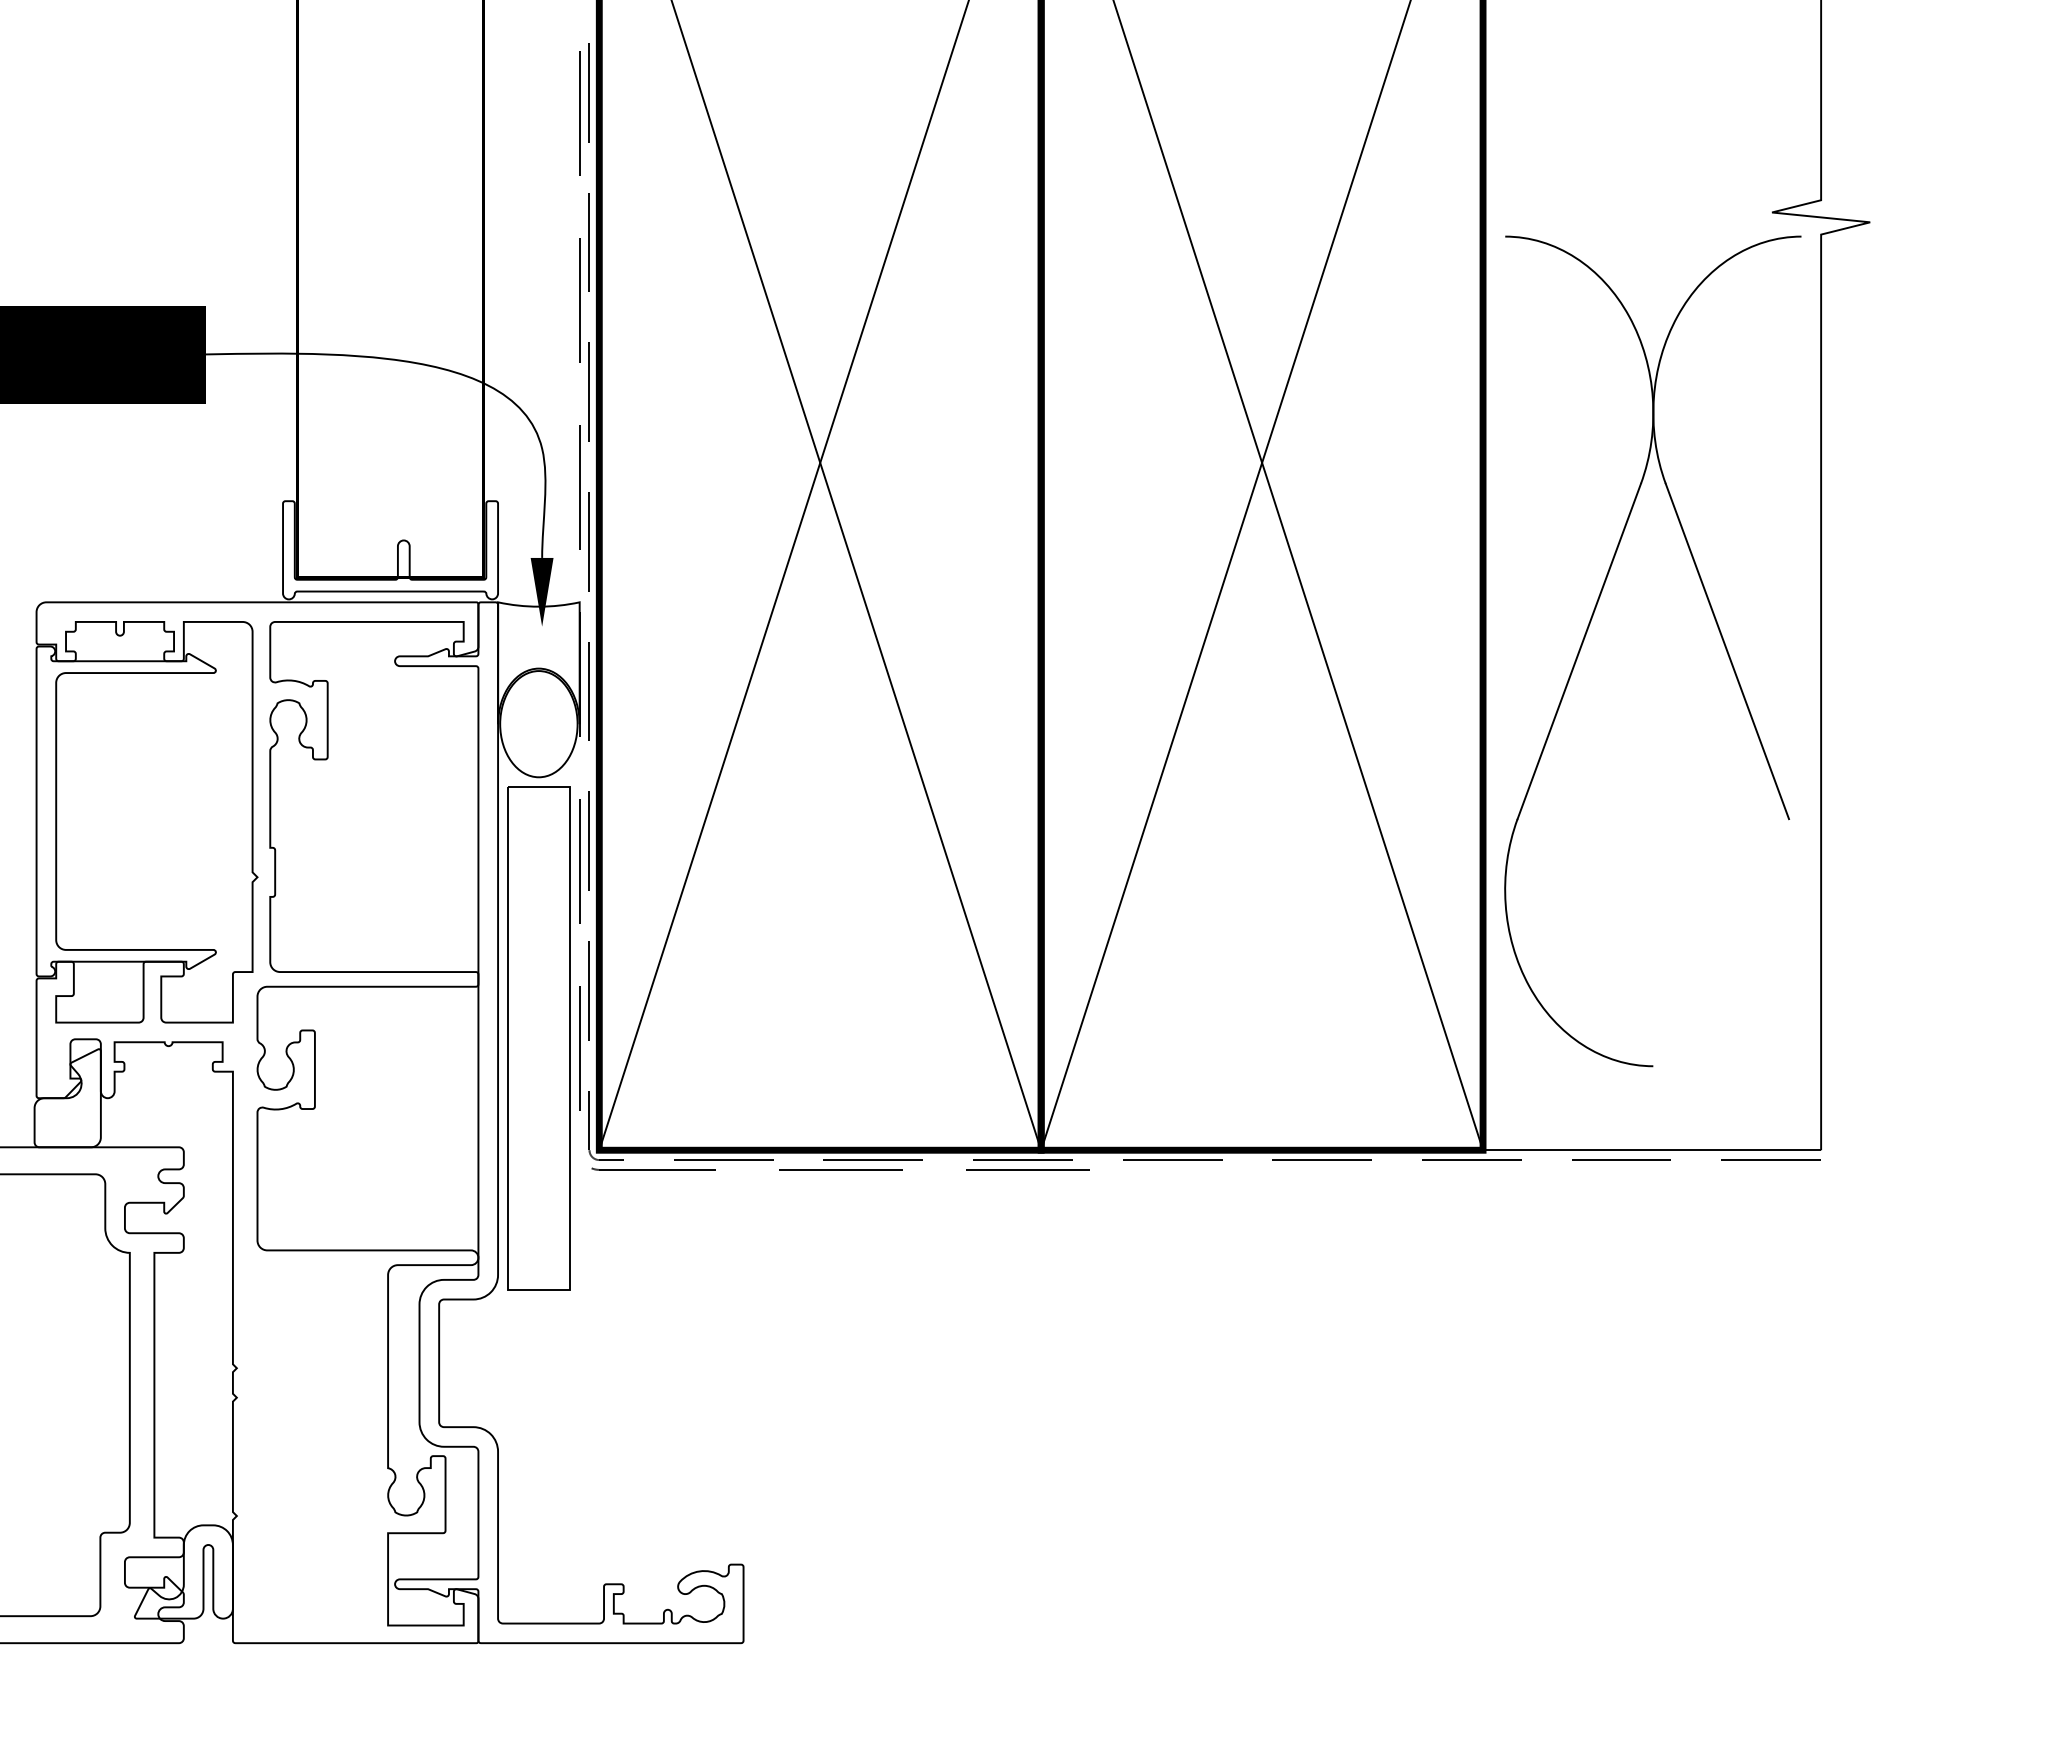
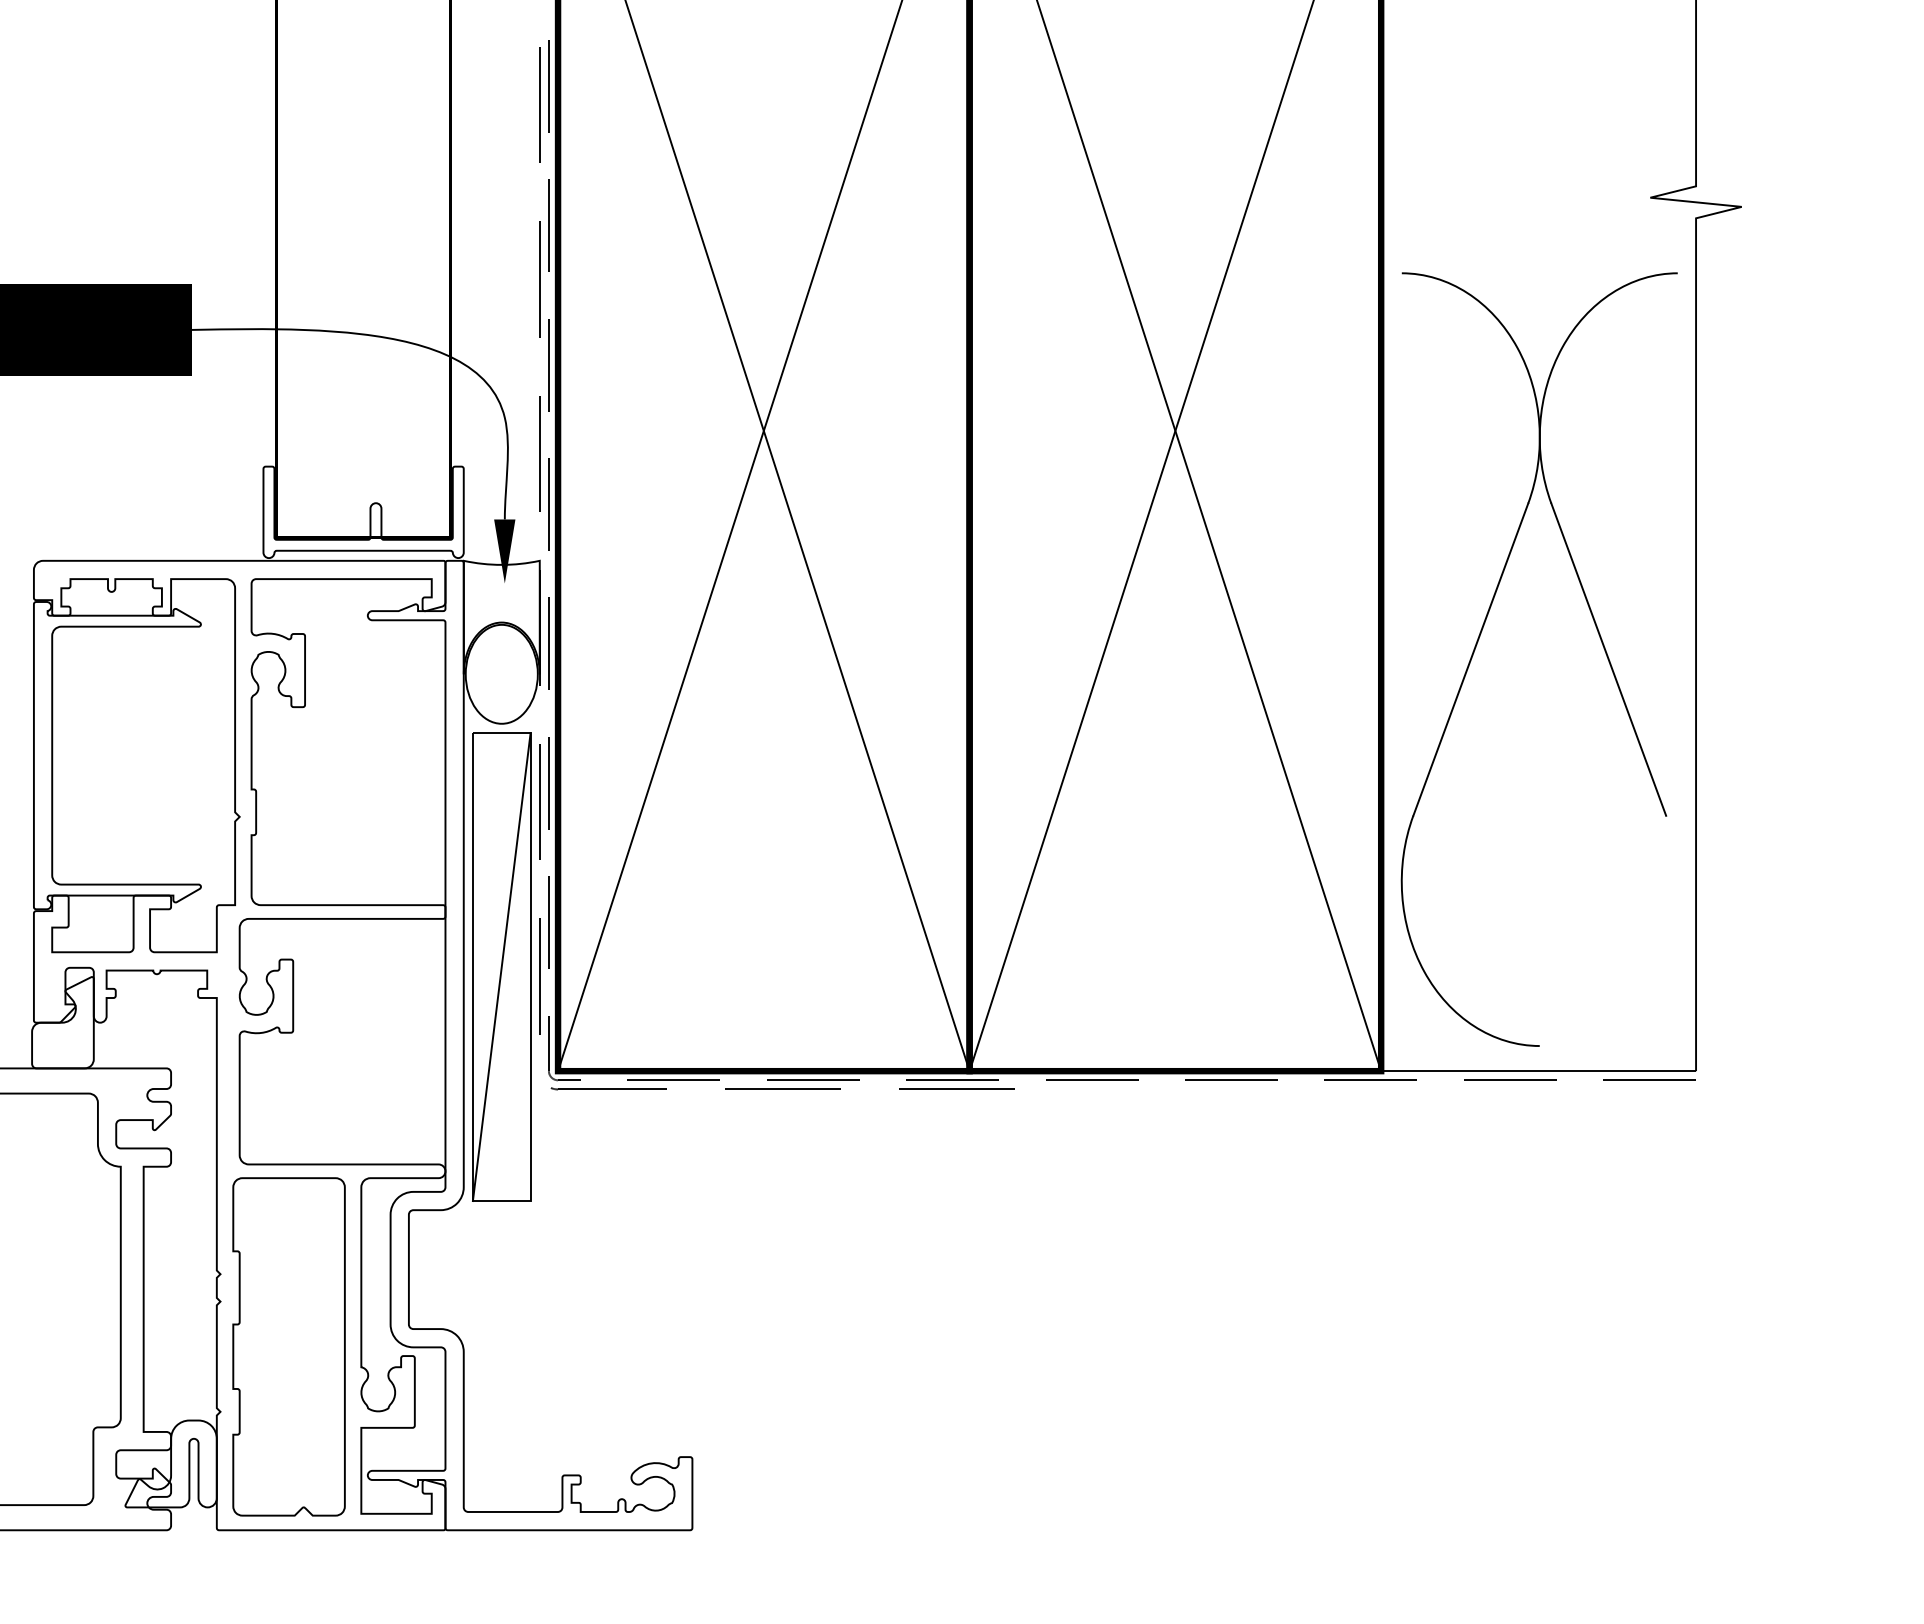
part: (1589, 627) -> (1480, 637), moved
line: (538, 1038) -> (501, 967), added
part: (310, 1446) -> (289, 1347), added

